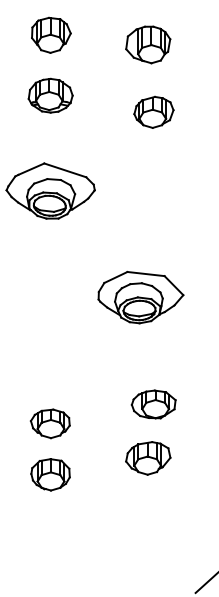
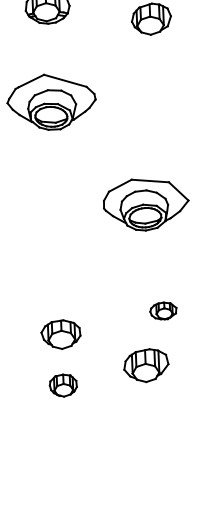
part: (153, 404) -> (163, 311), size x0.6
part: (148, 458) -> (146, 365), moved
part: (50, 474) -> (63, 385), size x0.7

